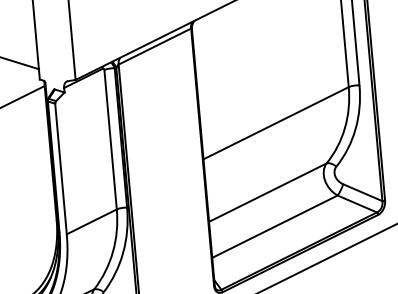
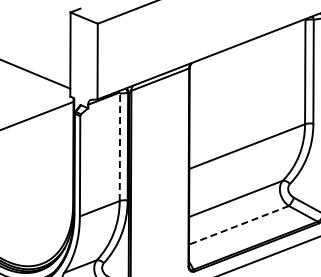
line: (110, 139) -> (119, 147), solid -> dashed
line: (275, 226) -> (239, 225), solid -> dashed

